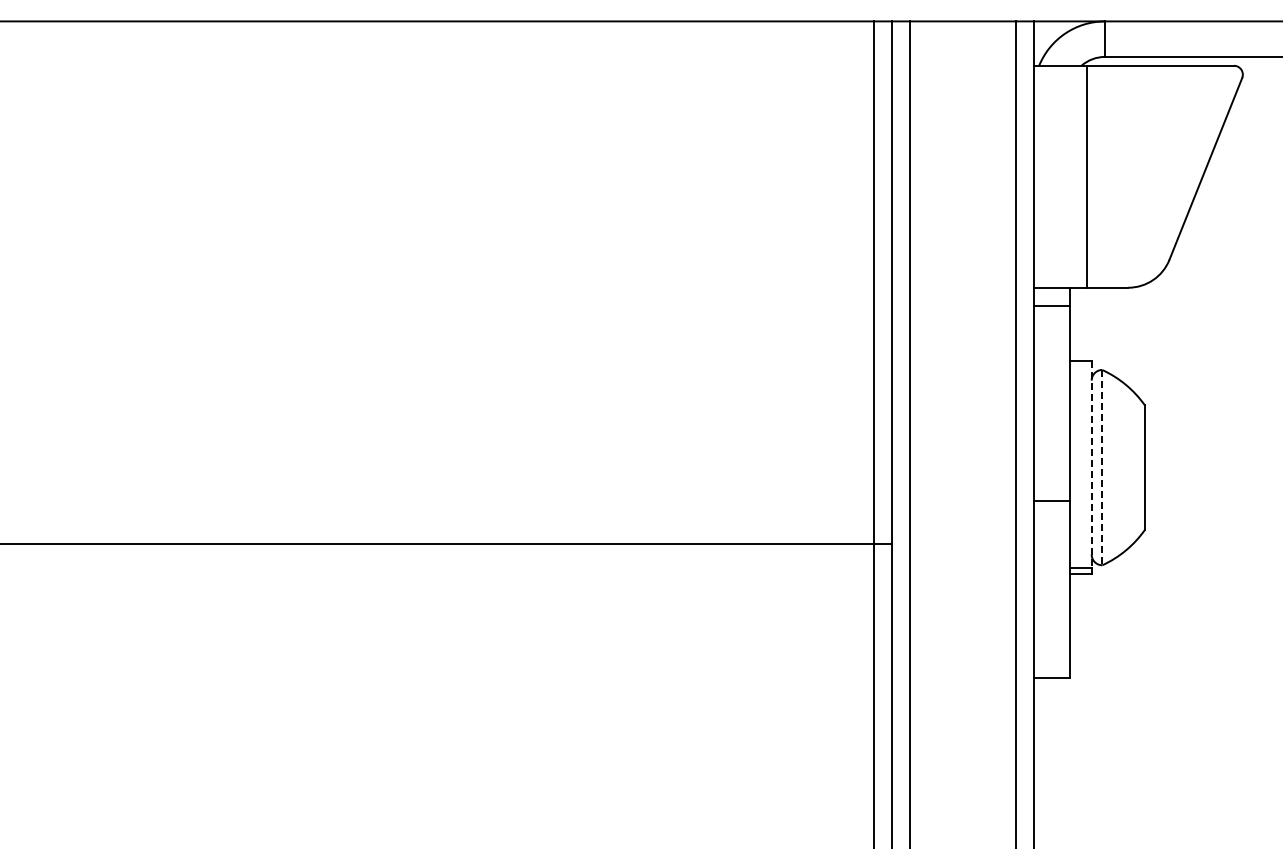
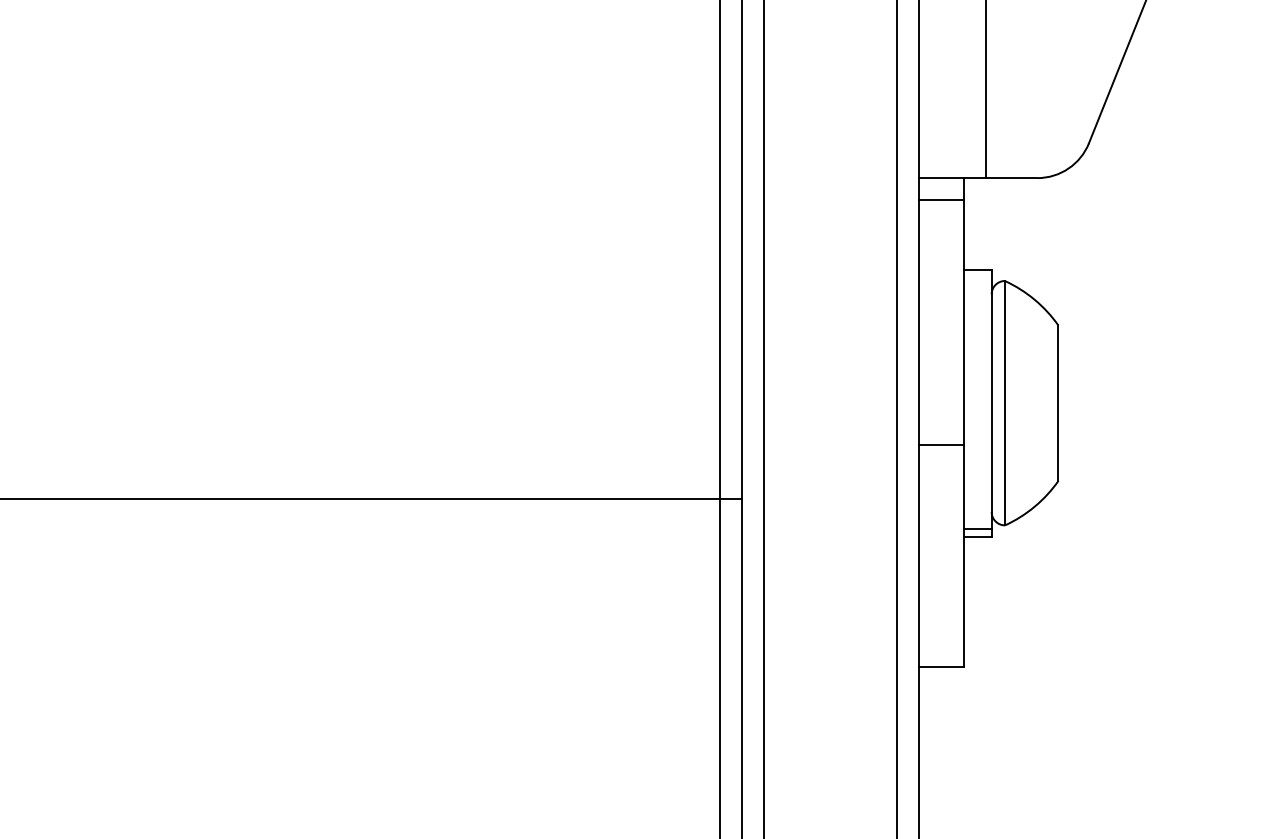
line: (1091, 464) -> (991, 399), dashed -> solid
line: (1102, 467) -> (1005, 403), dashed -> solid

